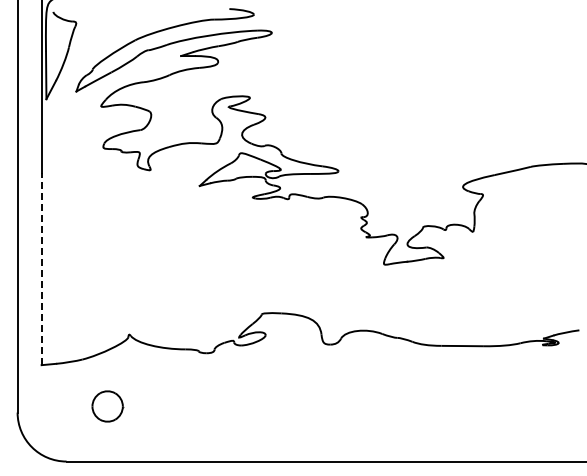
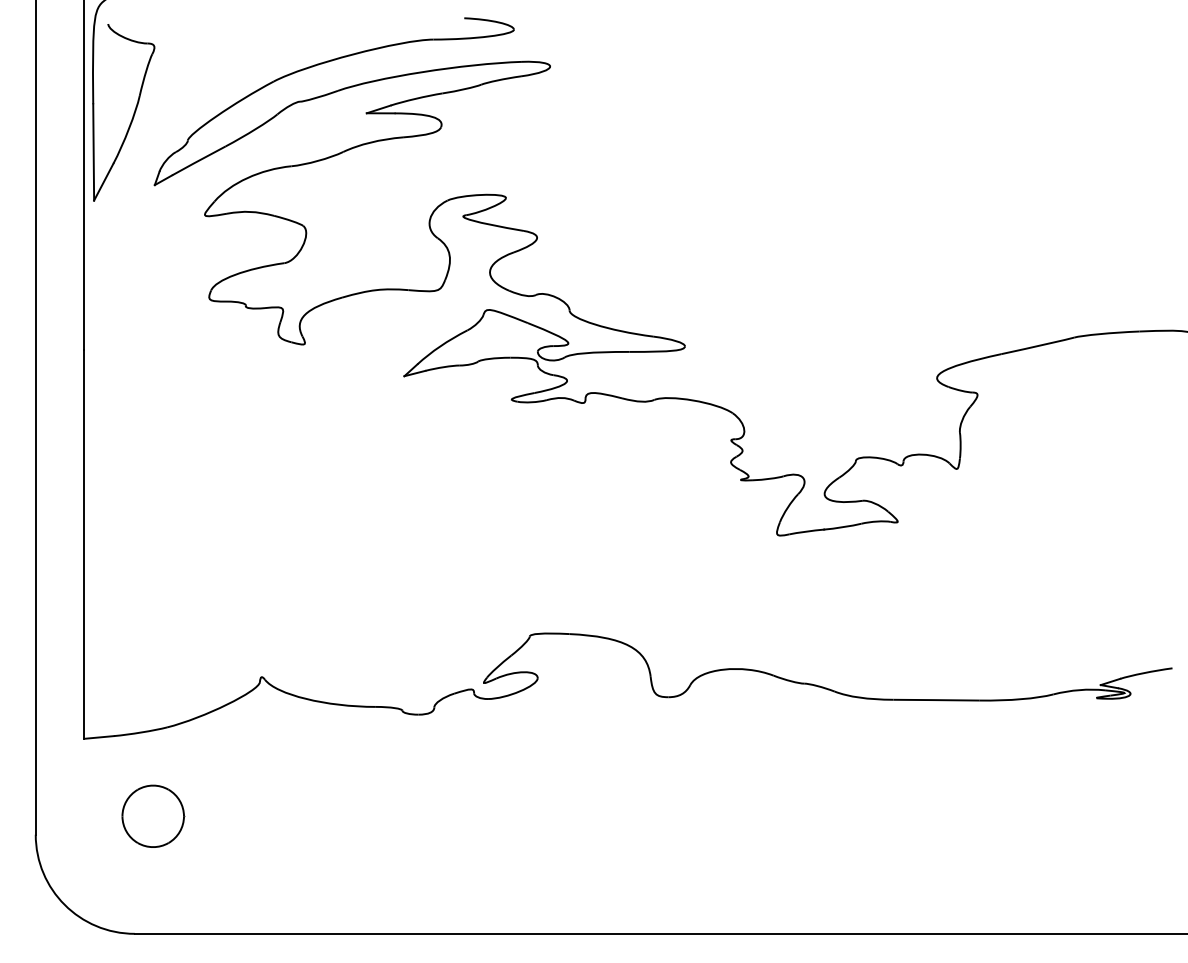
line: (41, 268) -> (84, 543), dashed -> solid
part: (107, 406) -> (152, 816), moved

